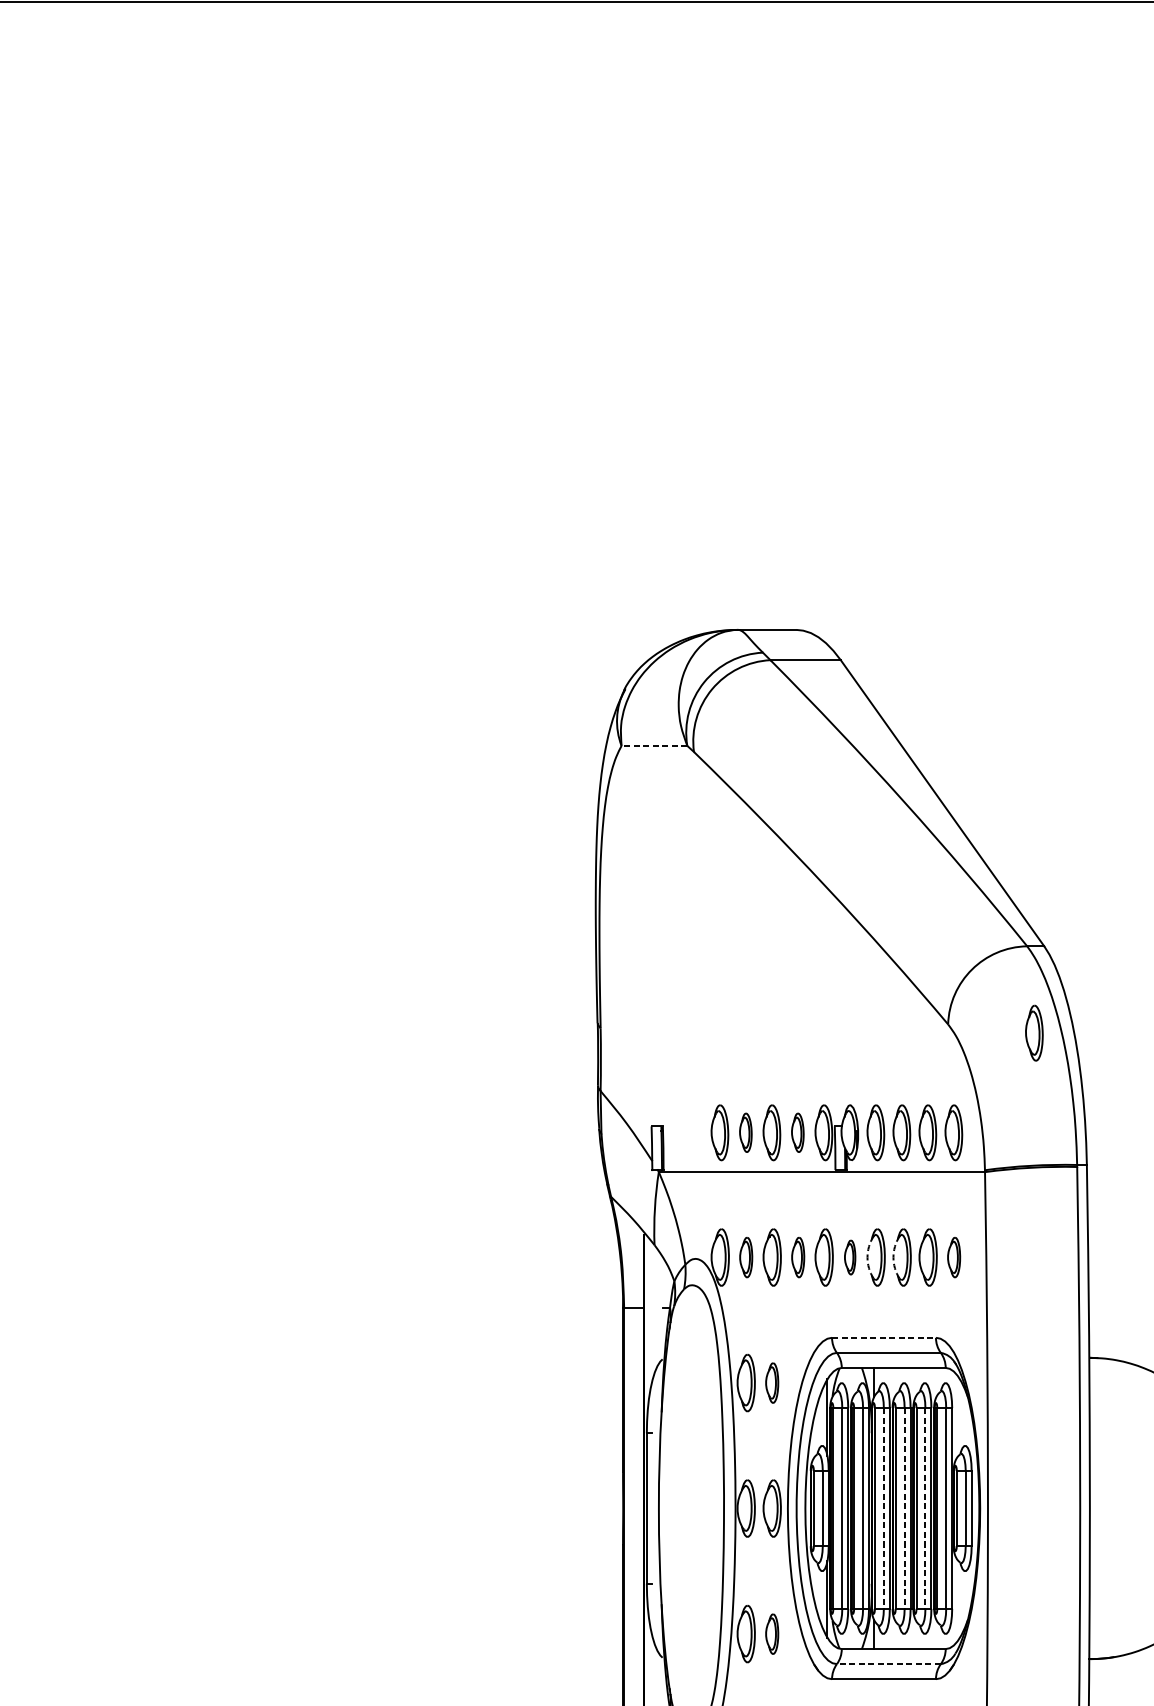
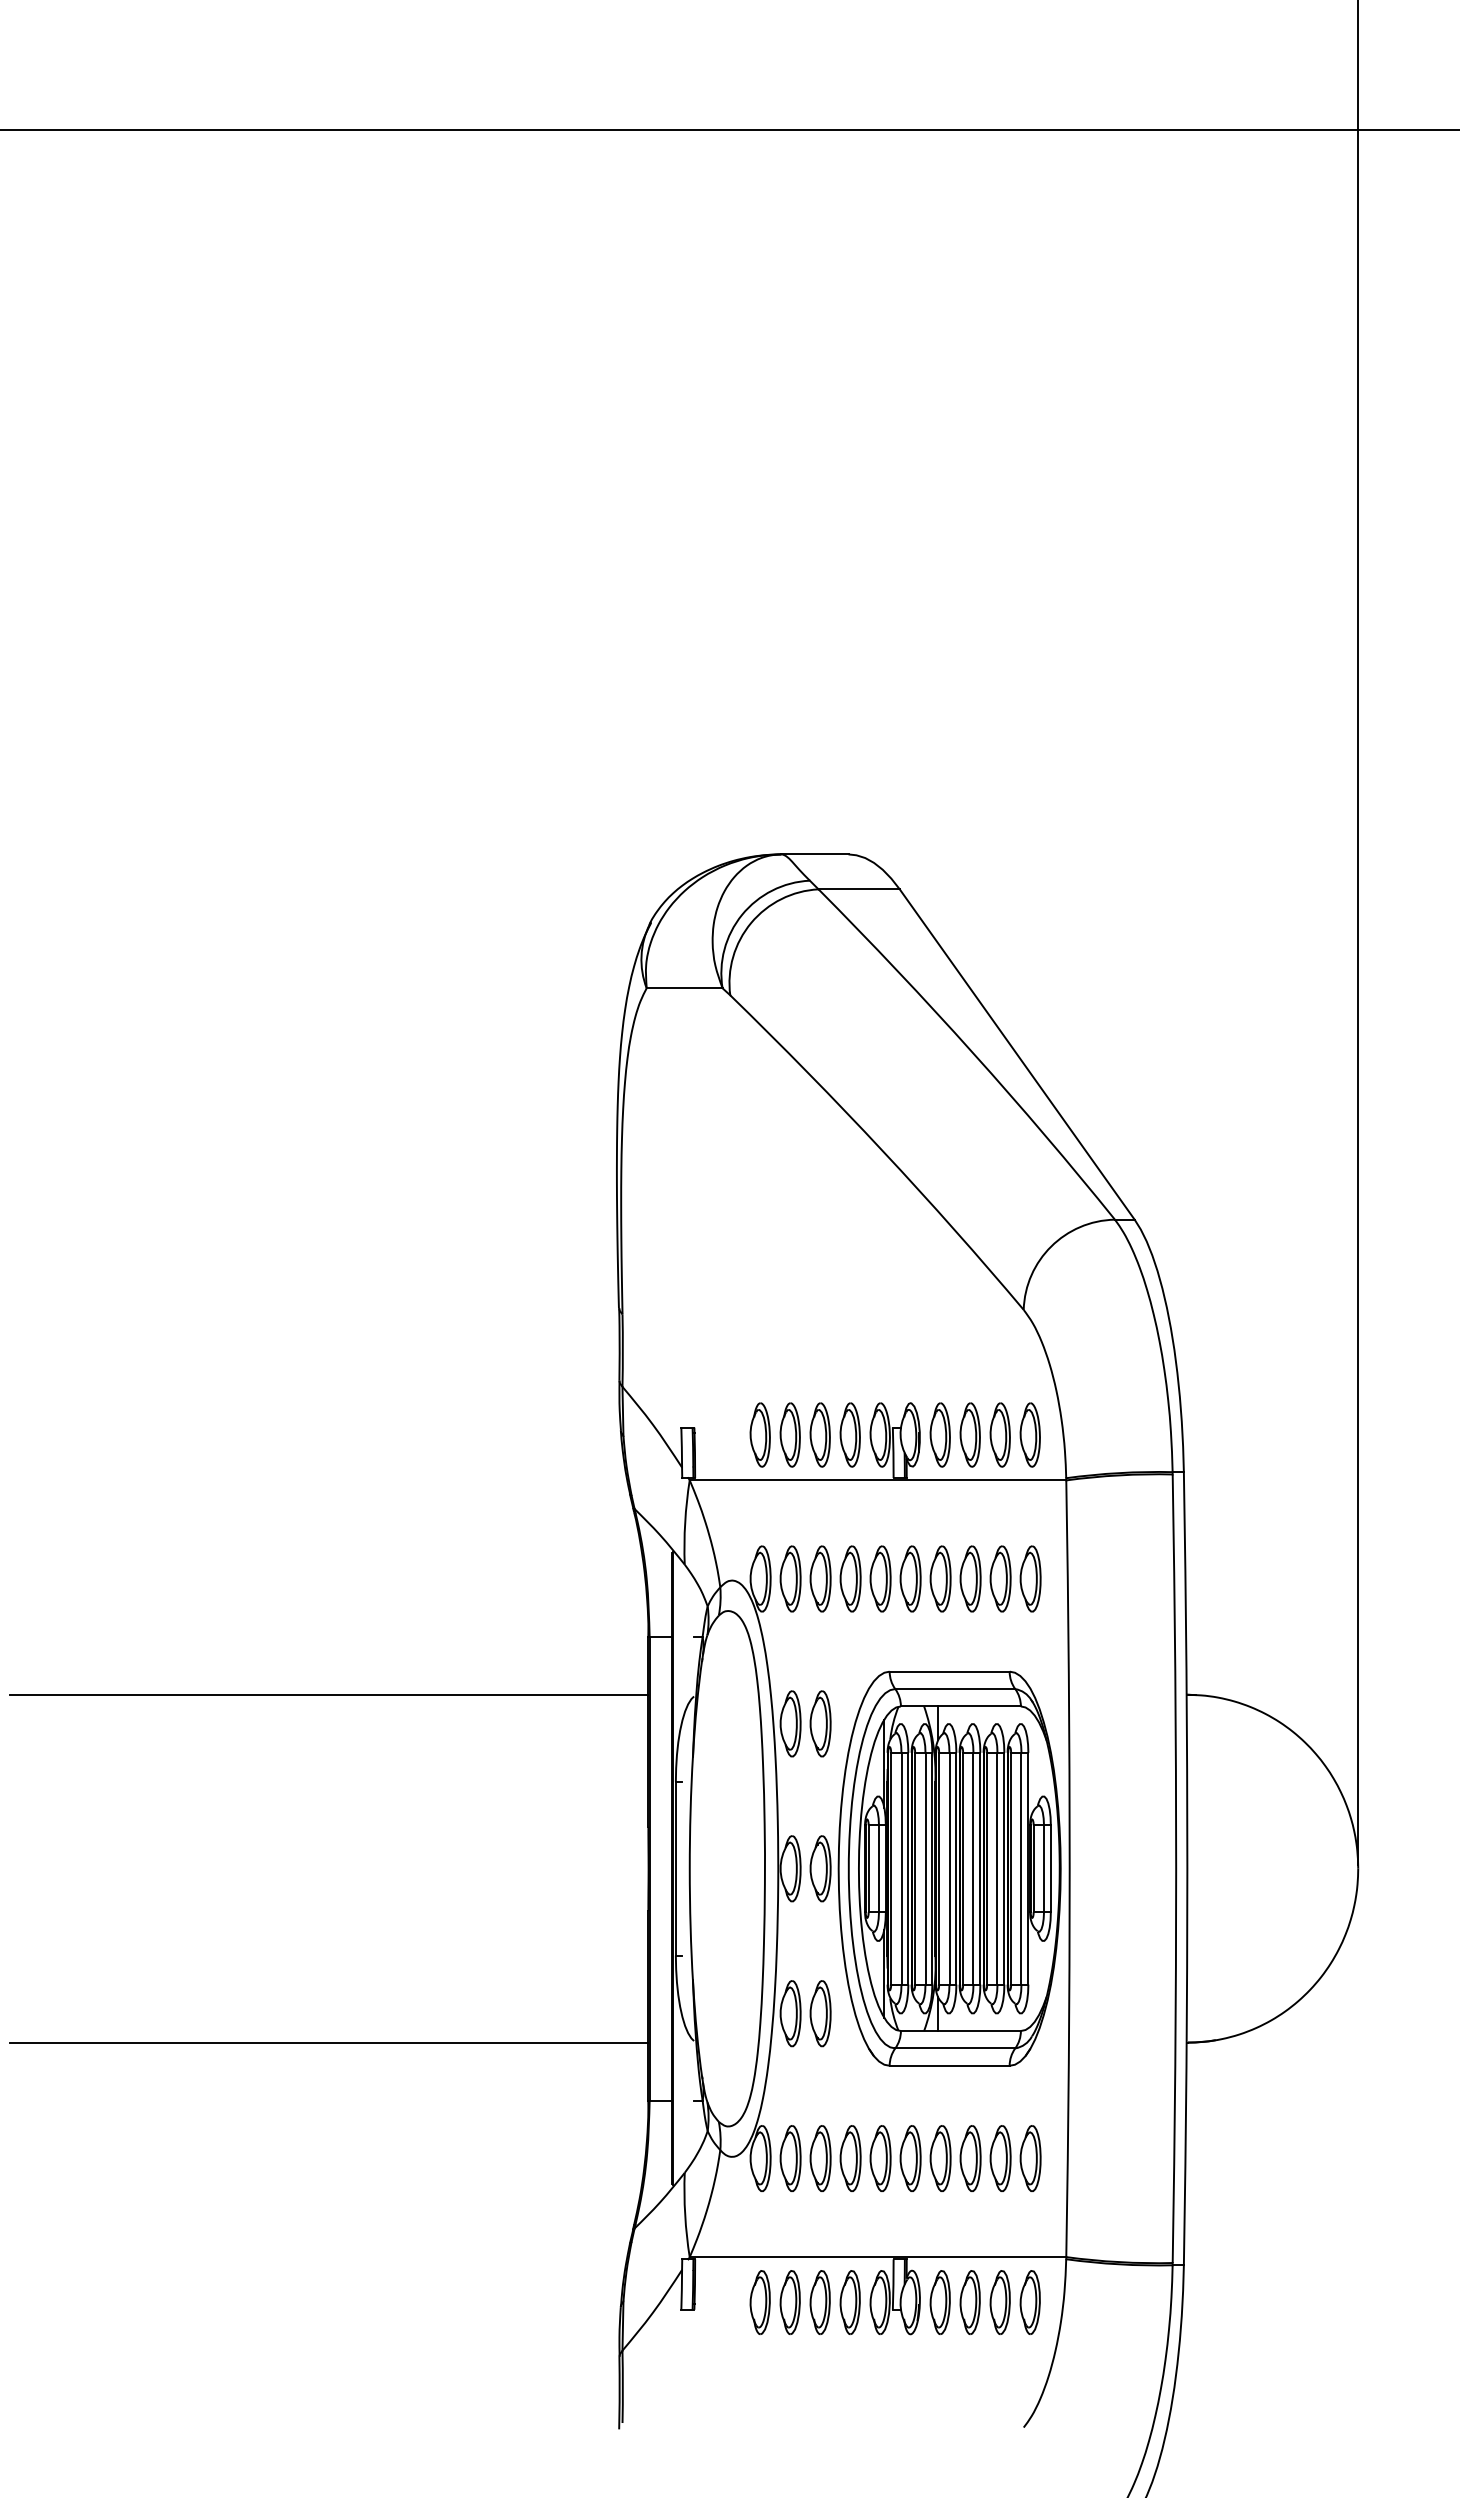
line: (654, 746) -> (684, 988), dashed -> solid
part: (1033, 1032) -> (1122, 1319), removed
part: (745, 1132) -> (789, 1434), size x1.43
part: (797, 1132) -> (849, 1434), size x1.43
part: (746, 1257) -> (790, 1578), size x1.43
part: (798, 1257) -> (850, 1578), size x1.43
part: (850, 1257) -> (910, 1578), size x1.67
arc: (867, 1257) -> (930, 1578), dashed -> solid
arc: (893, 1257) -> (960, 1578), dashed -> solid
part: (954, 1257) -> (1030, 1578), size x1.43
line: (884, 1337) -> (950, 1671), dashed -> solid
line: (346, 1357) -> (329, 1694), added
part: (772, 1382) -> (820, 1723), size x1.43
line: (883, 1508) -> (949, 1868), dashed -> solid
line: (904, 1508) -> (973, 1868), dashed -> solid
line: (925, 1508) -> (997, 1868), dashed -> solid
part: (772, 1633) -> (820, 2013), size x1.43
line: (346, 1659) -> (329, 2042), added
line: (889, 1664) -> (955, 2048), dashed -> solid

